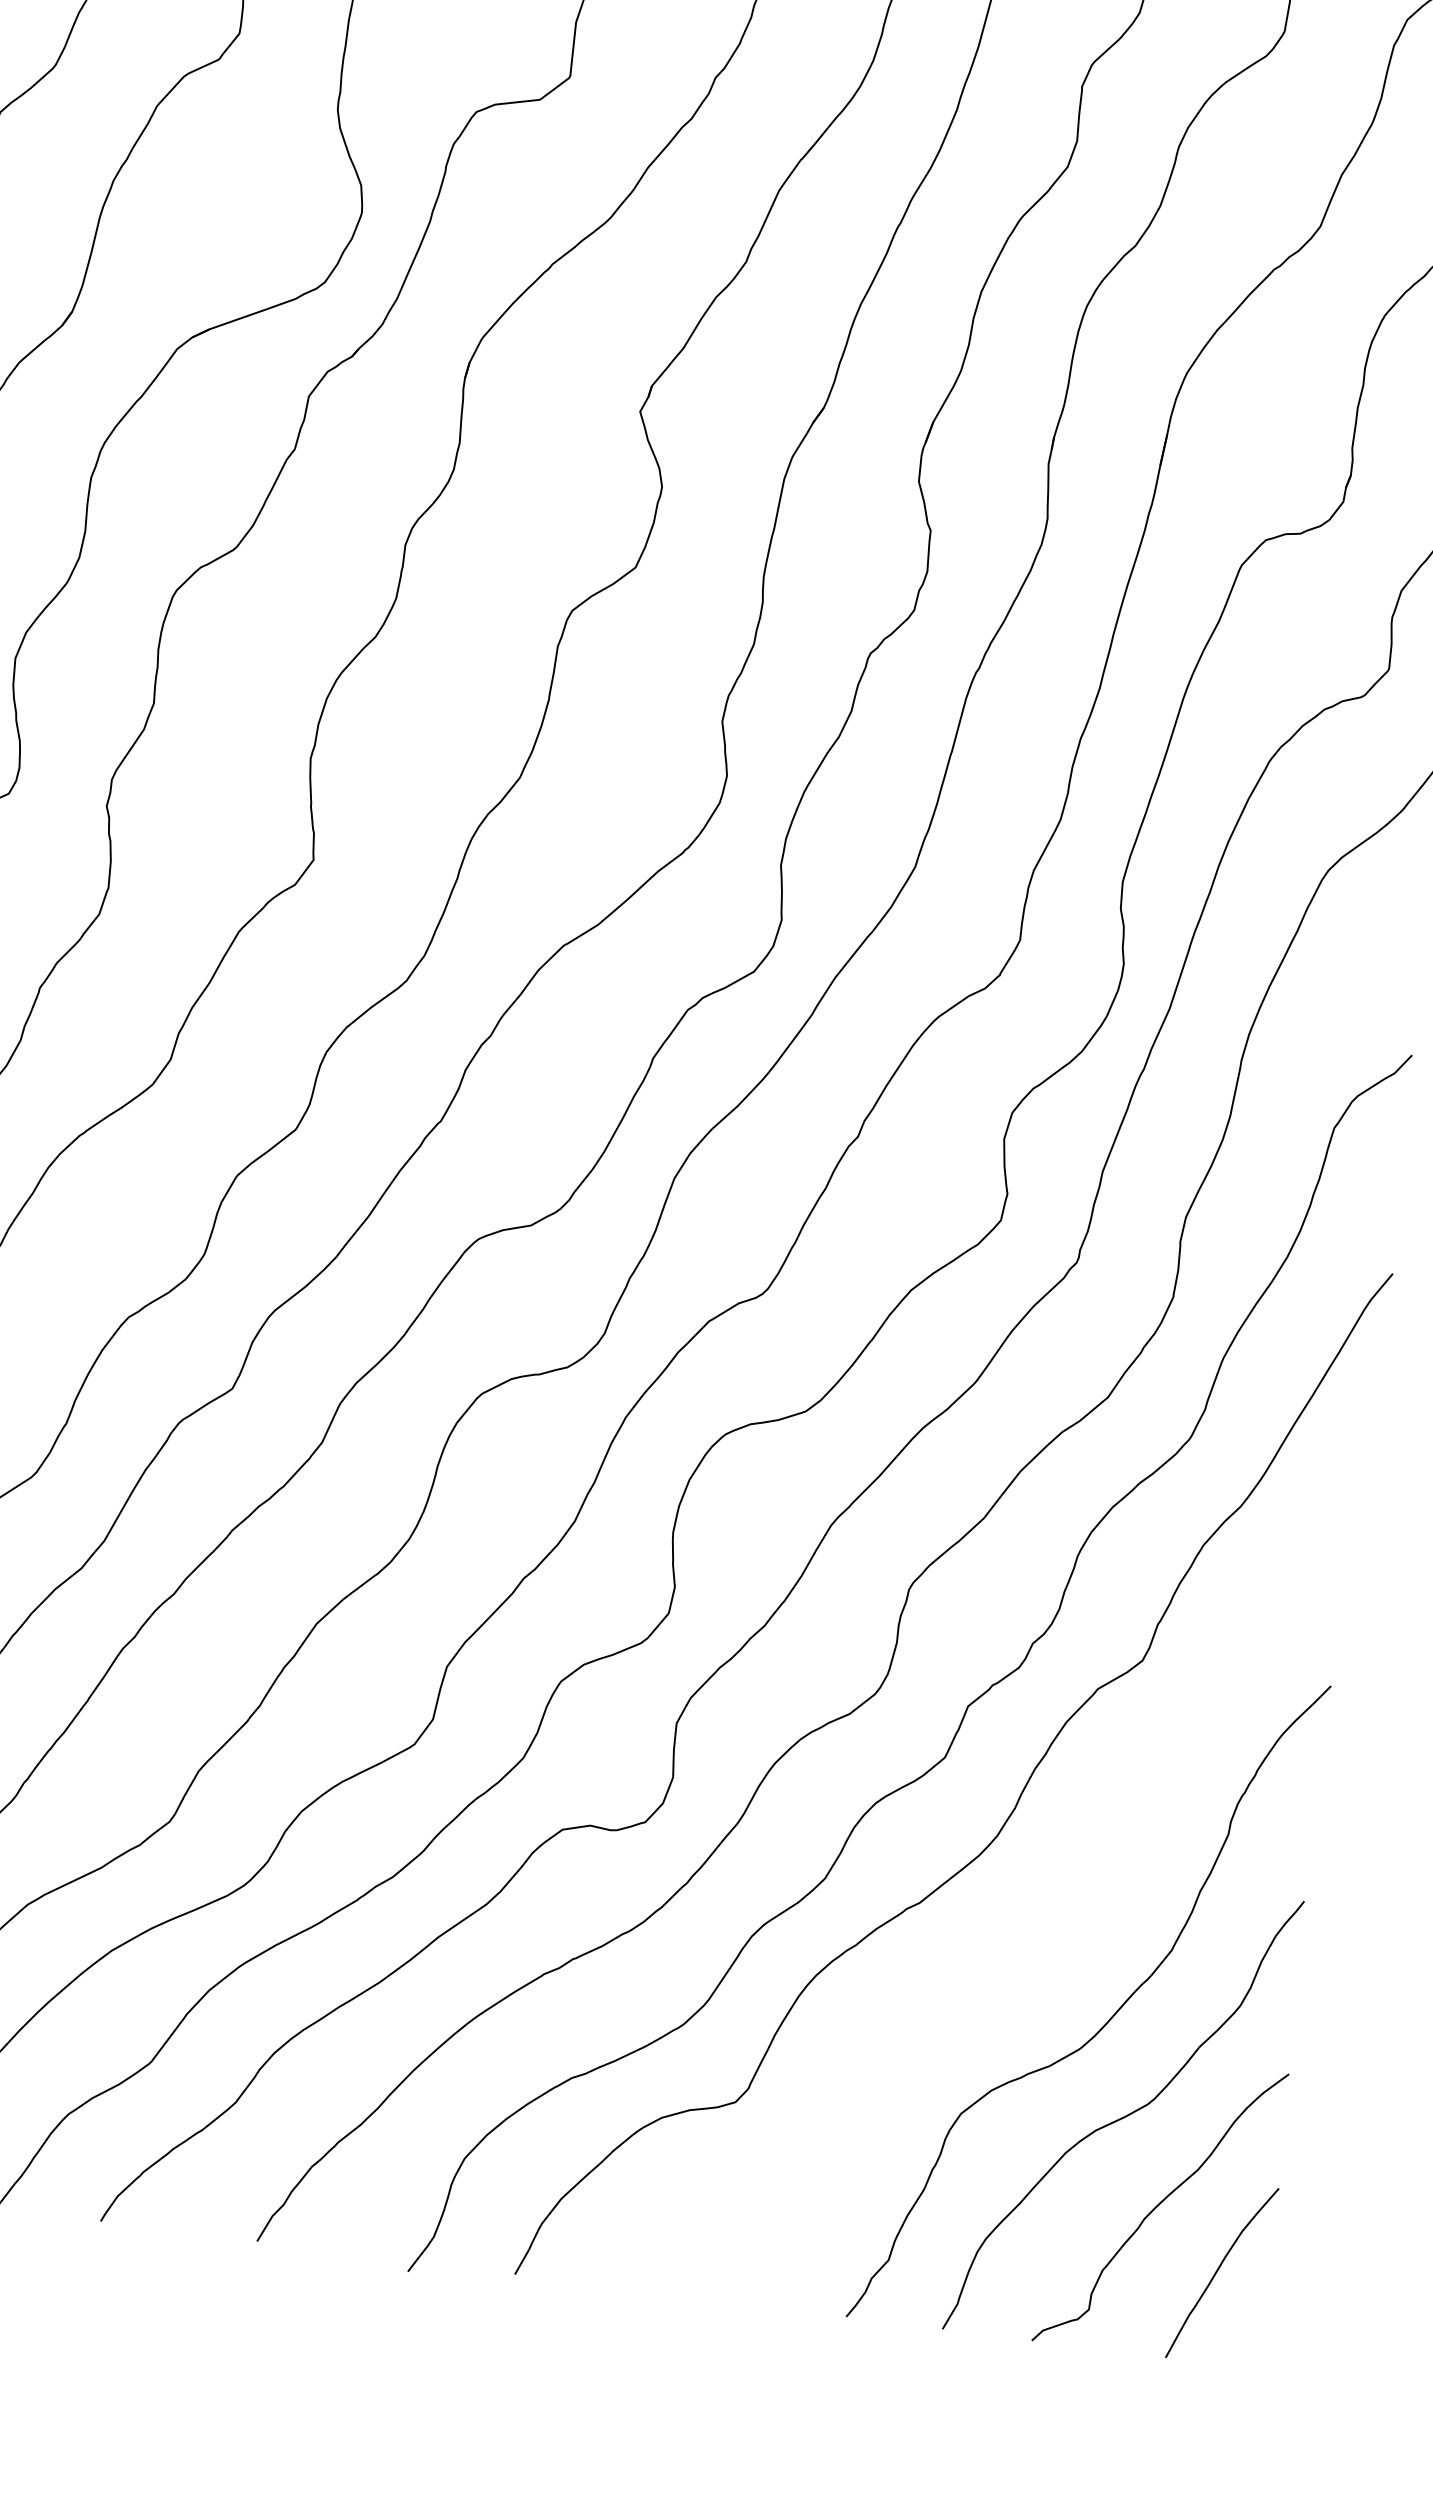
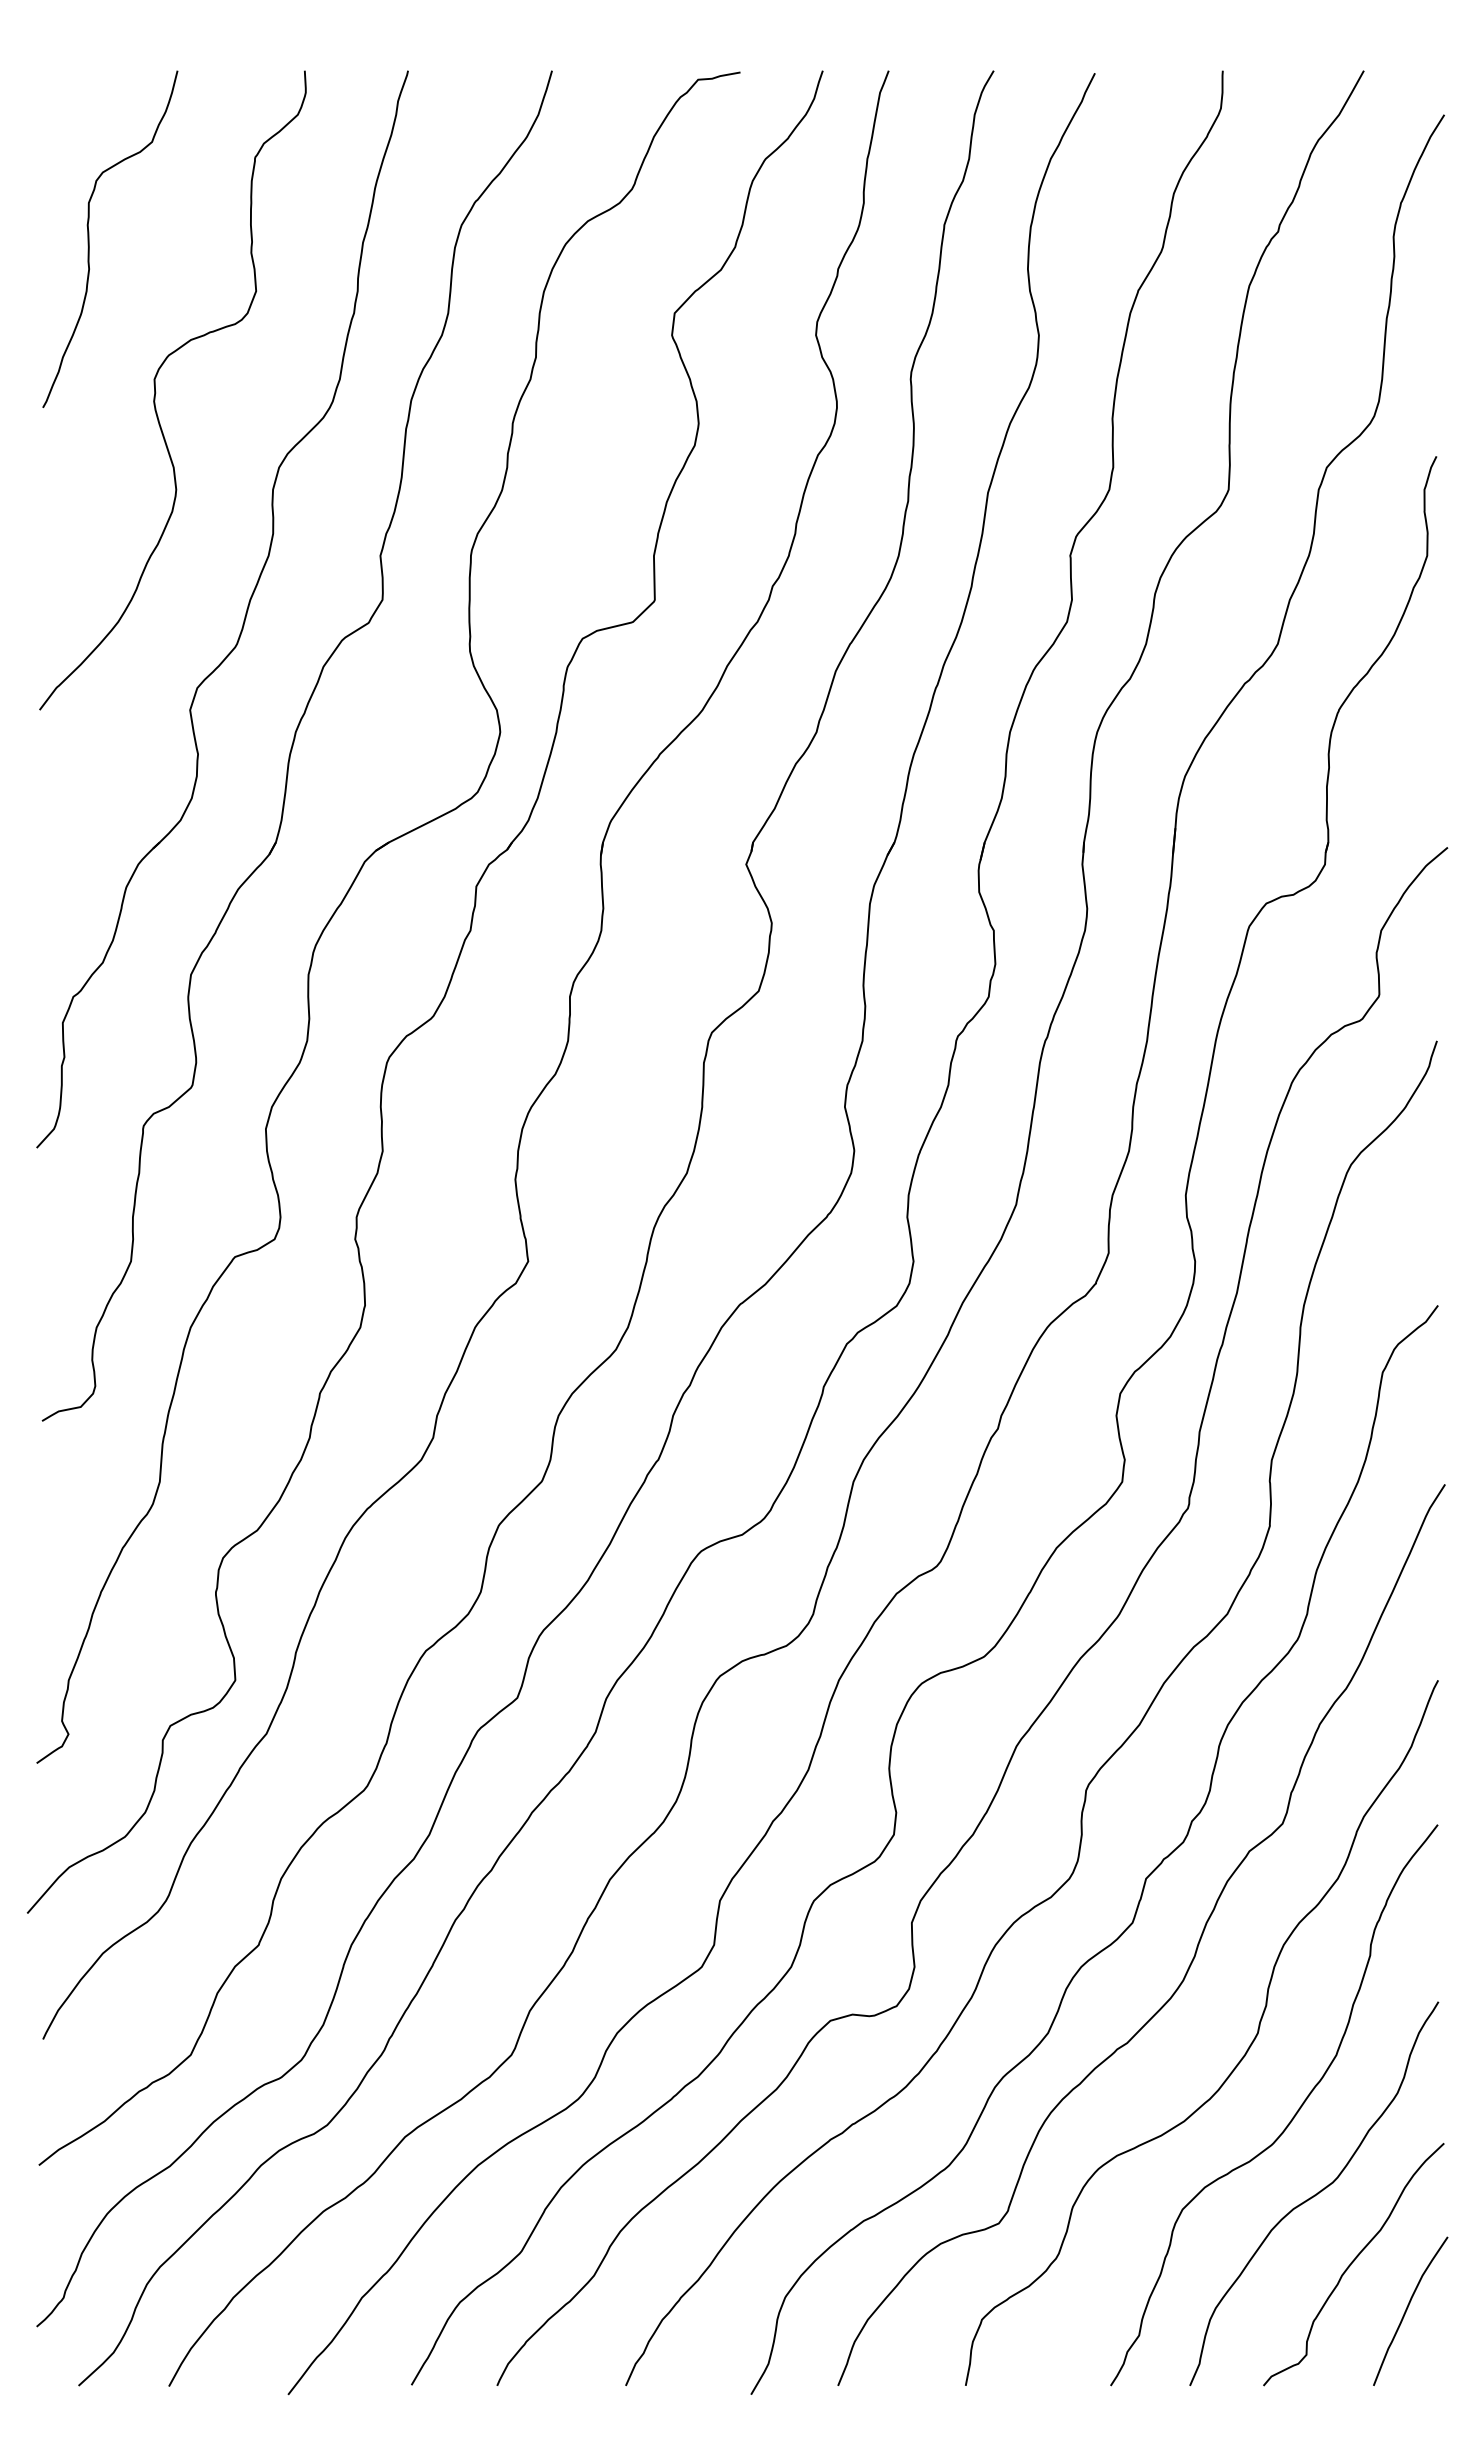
curve: (1053, 1941) -> (1239, 2060), added

